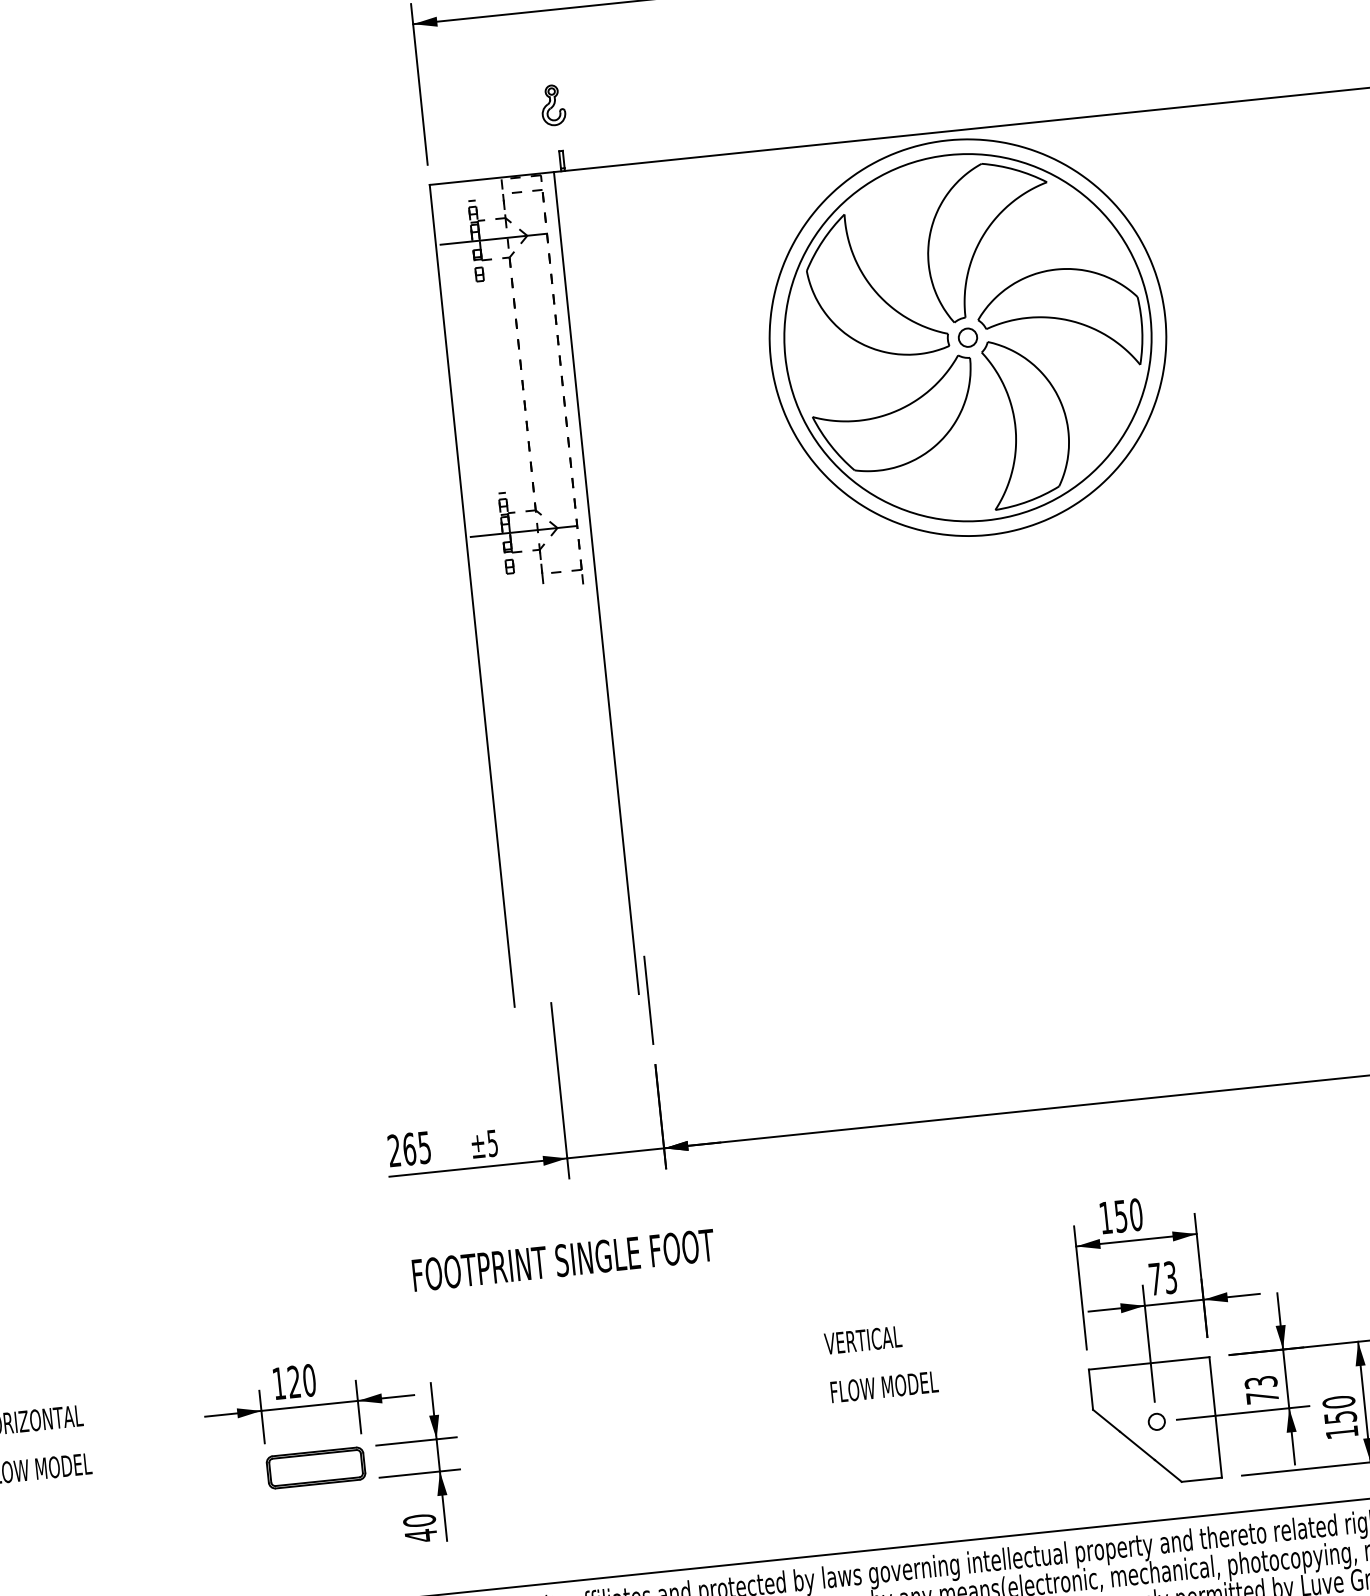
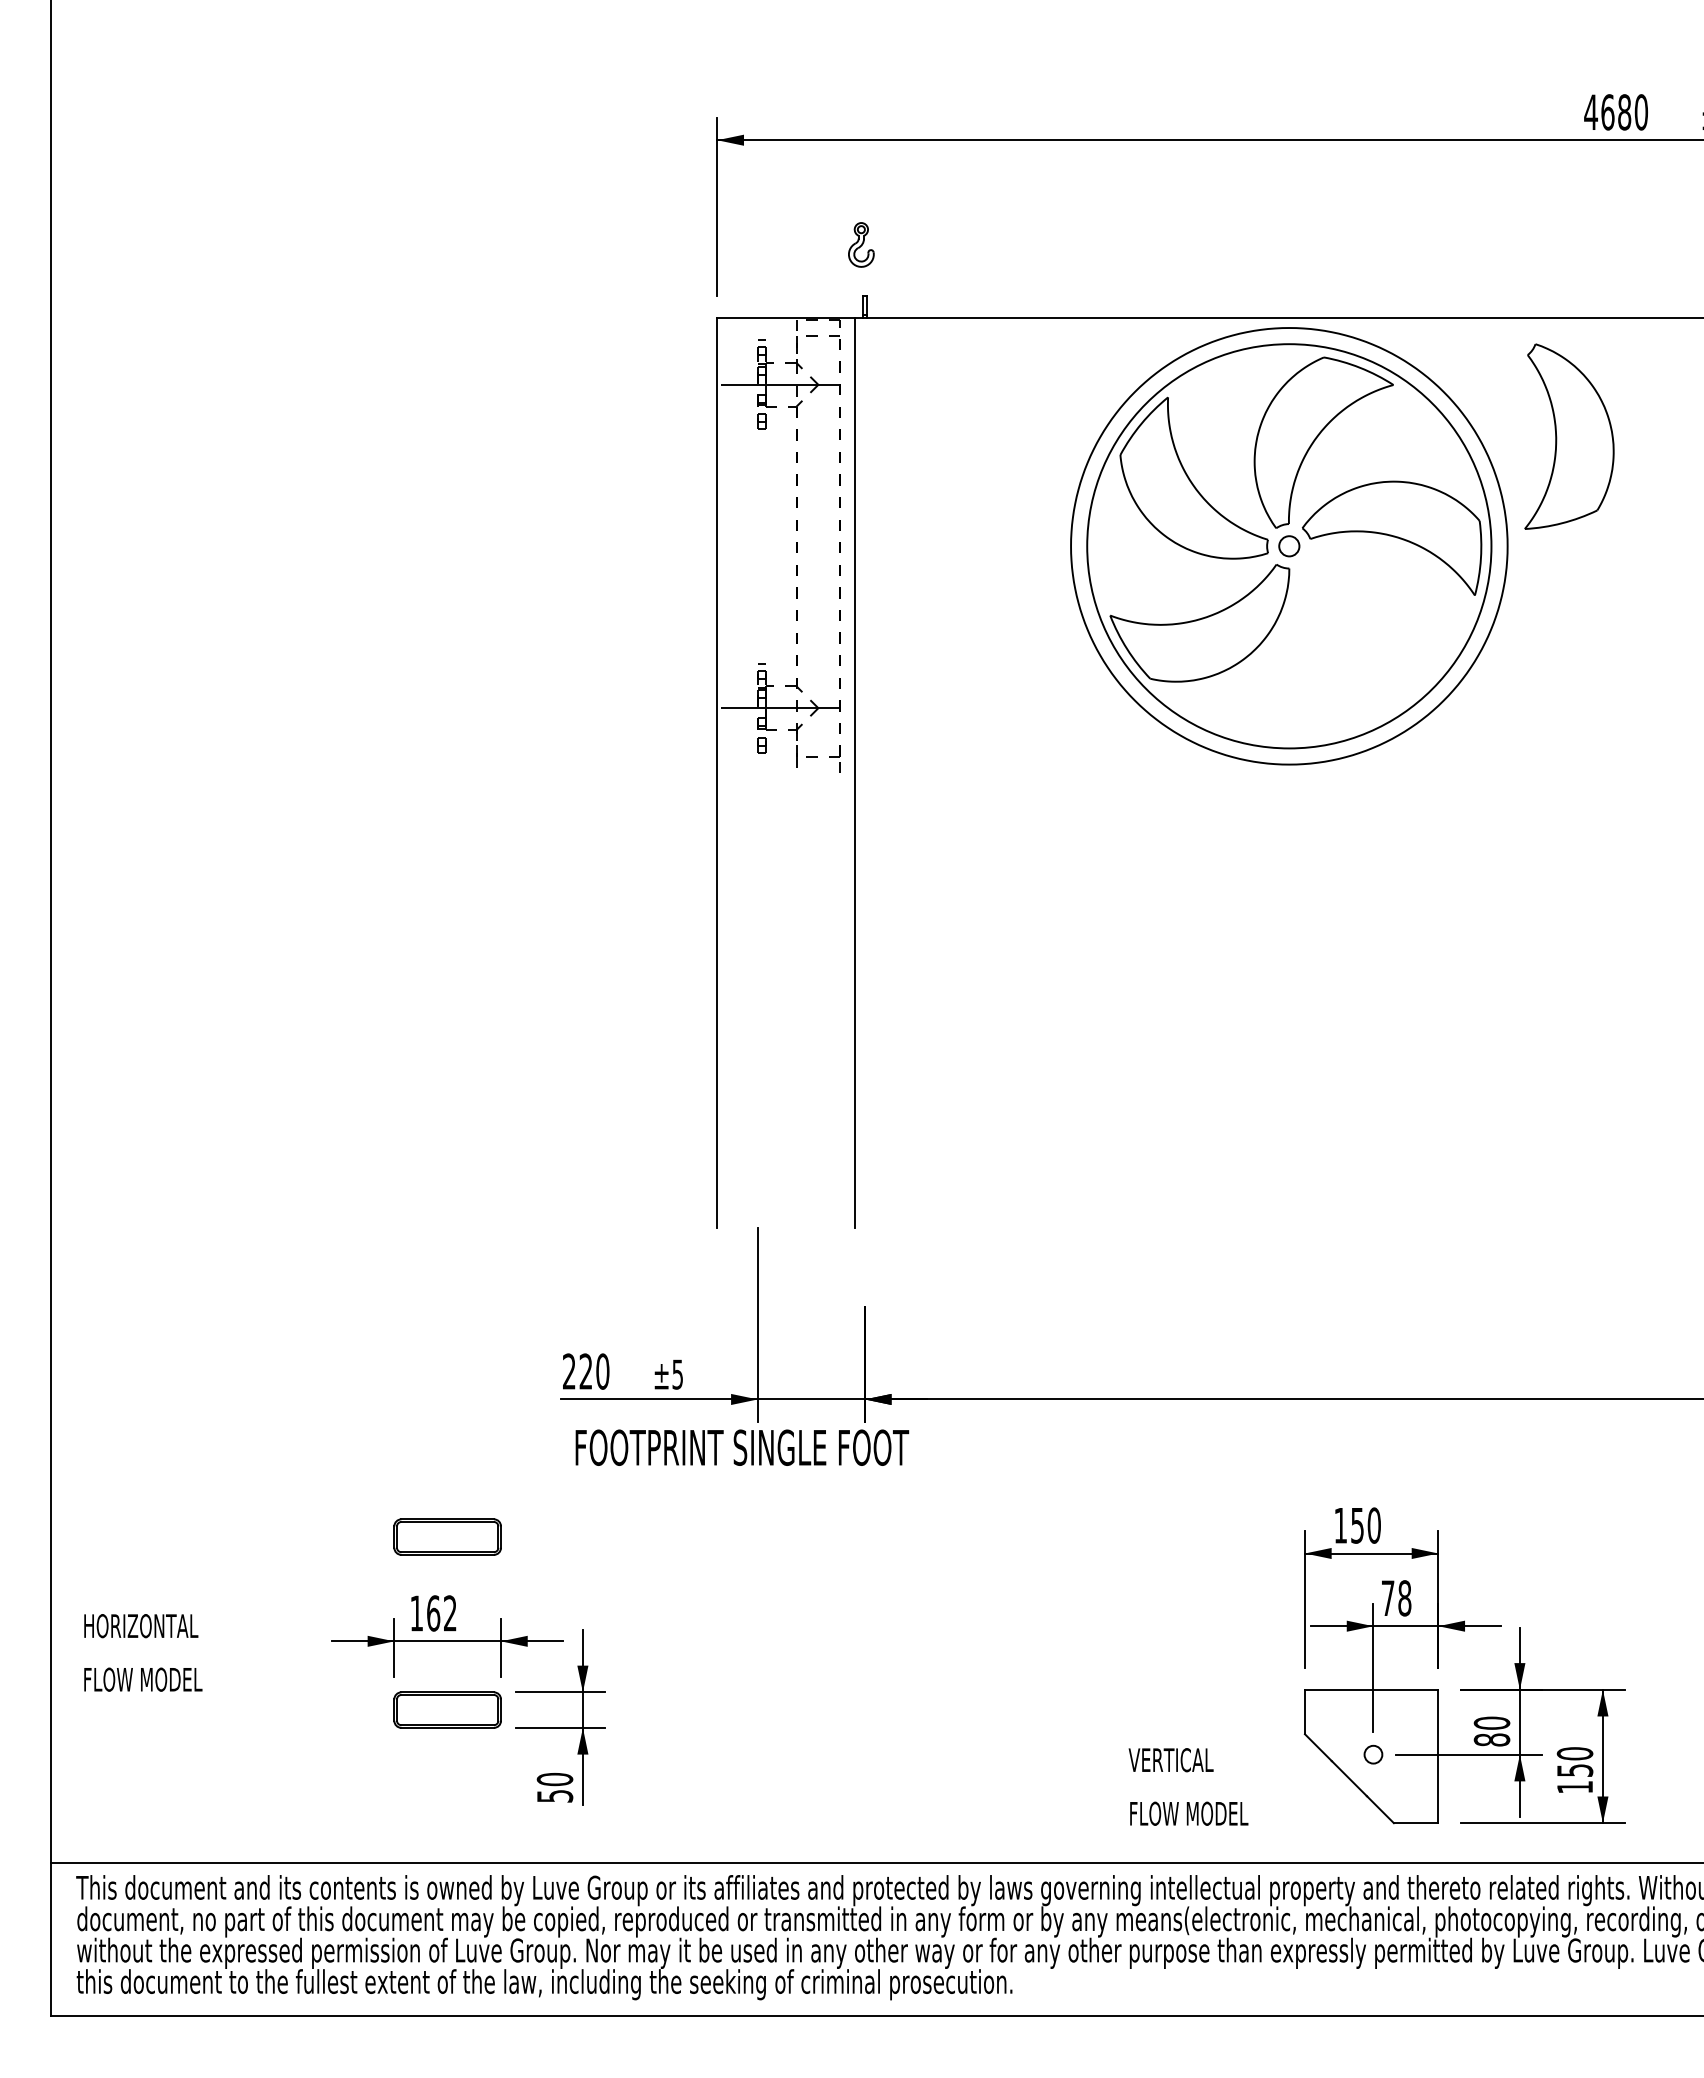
part: (1027, 422) -> (1569, 436), moved
line: (648, 1000) -> (864, 1235), removed
text: (417, 1148) -> (594, 1371), 265 -> 220
text: (563, 1260) -> (742, 1447), moved
text: (1170, 1277) -> (1404, 1598), 73 -> 78
part: (299, 1311) -> (447, 1536), added
text: (881, 1362) -> (1188, 1786), moved
text: (301, 1381) -> (441, 1613), 120 -> 162
text: (1261, 1389) -> (1491, 1731), 73 -> 80
text: (421, 1536) -> (555, 1796), 40 -> 50

